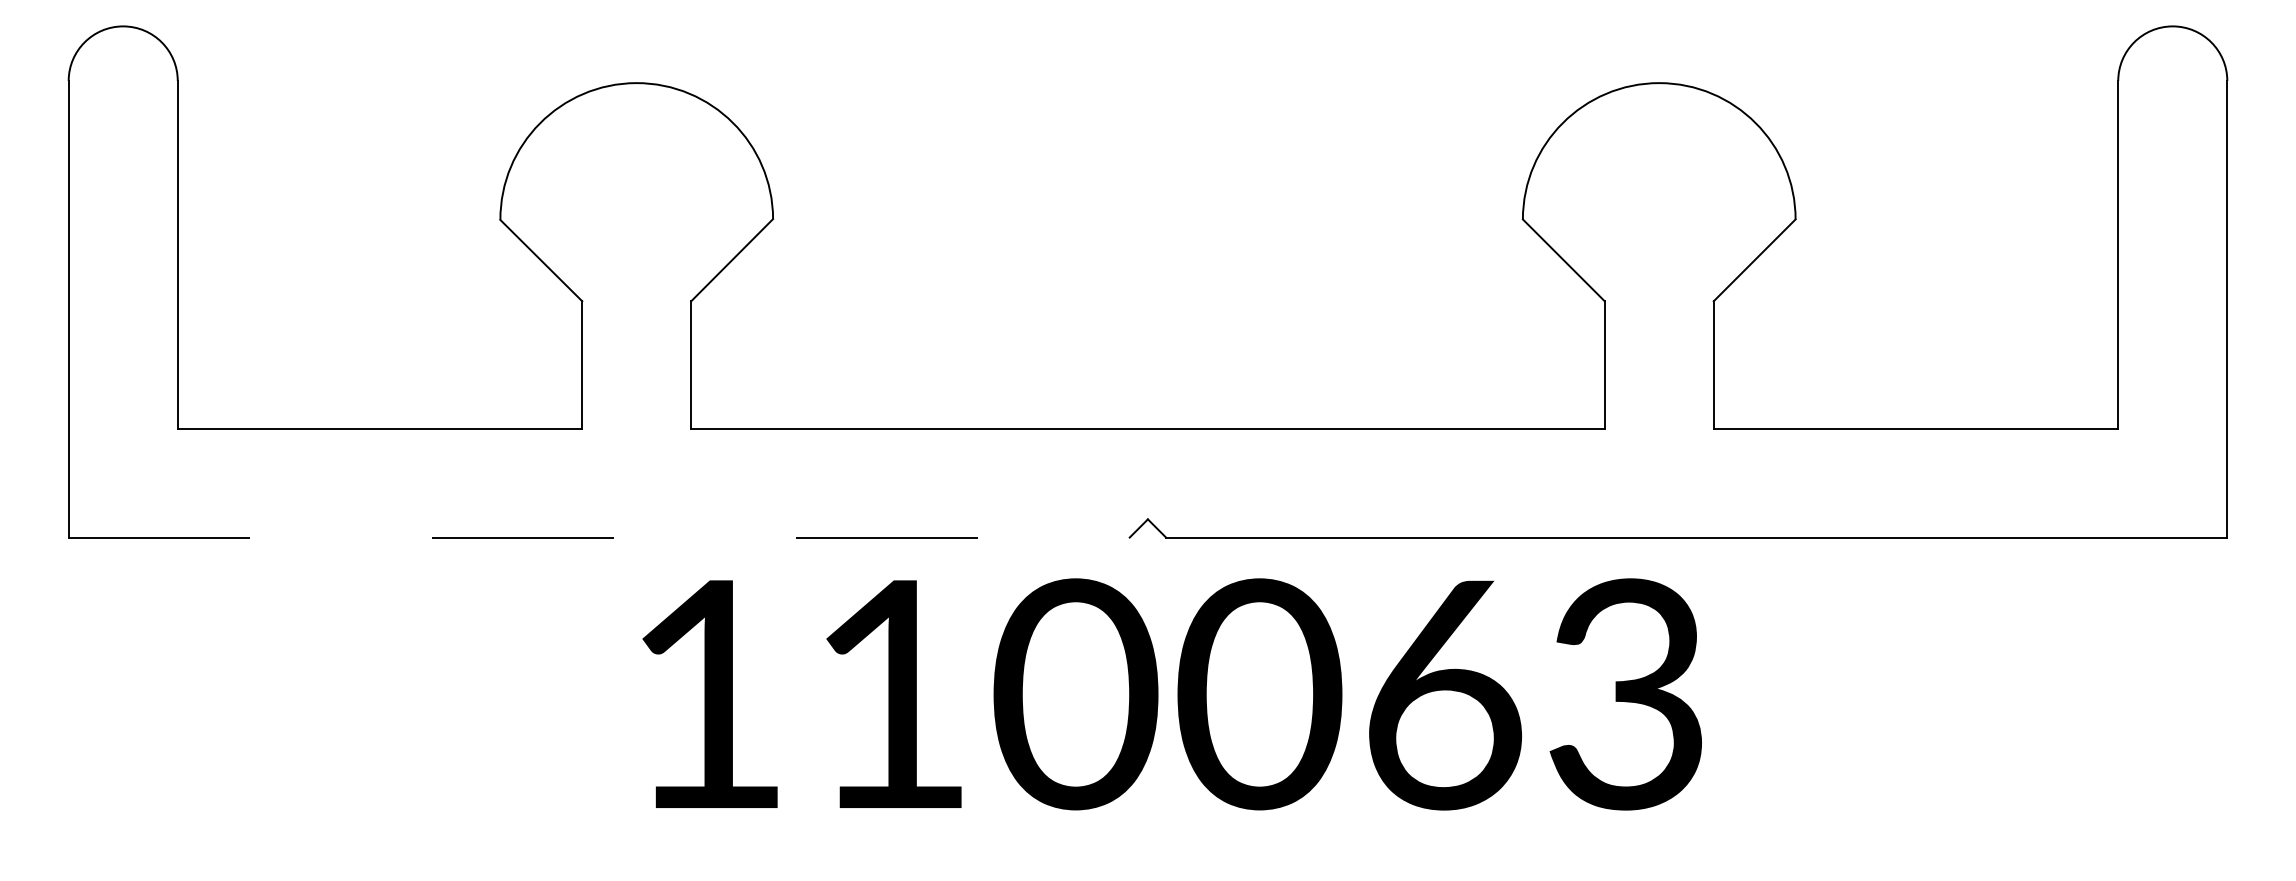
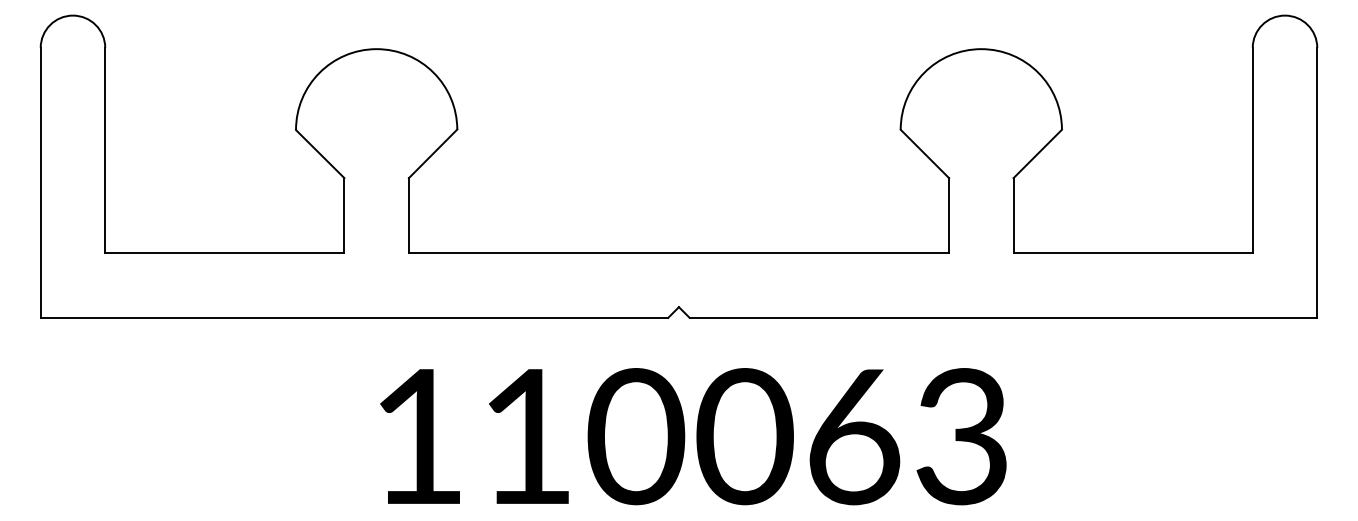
line: (599, 536) -> (354, 317), dashed -> solid
text: (1172, 694) -> (693, 436), moved

